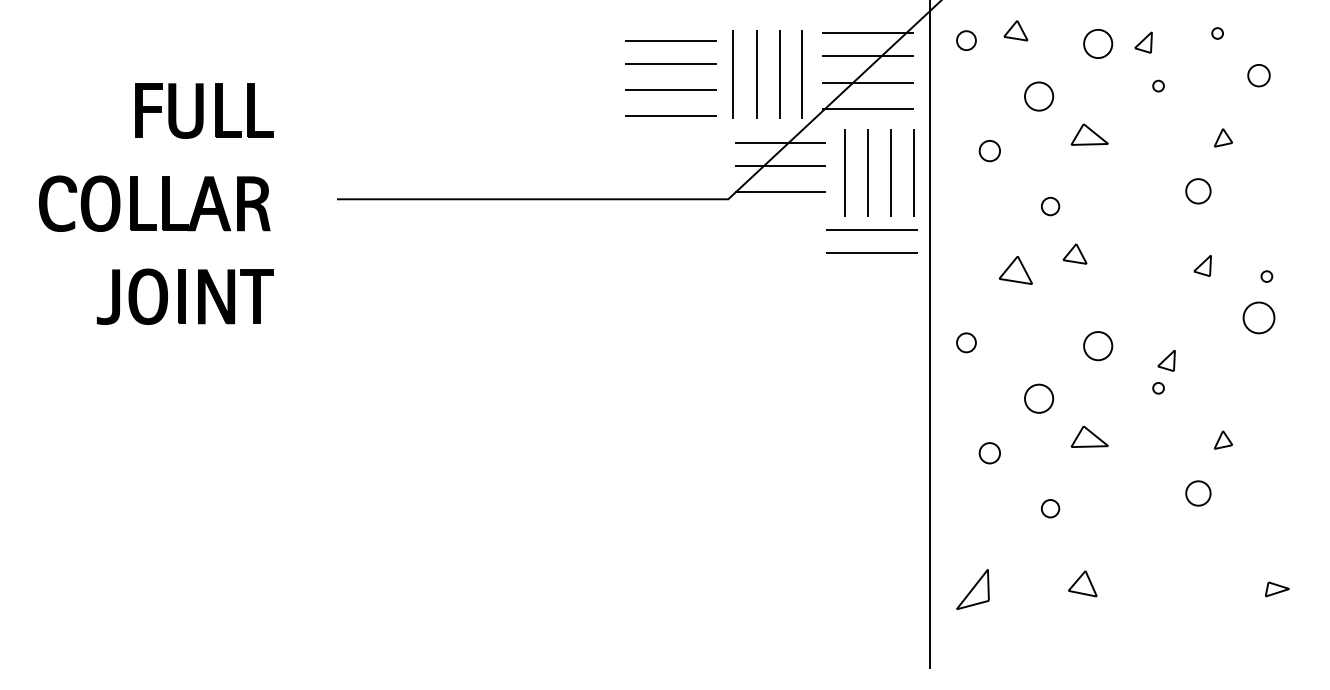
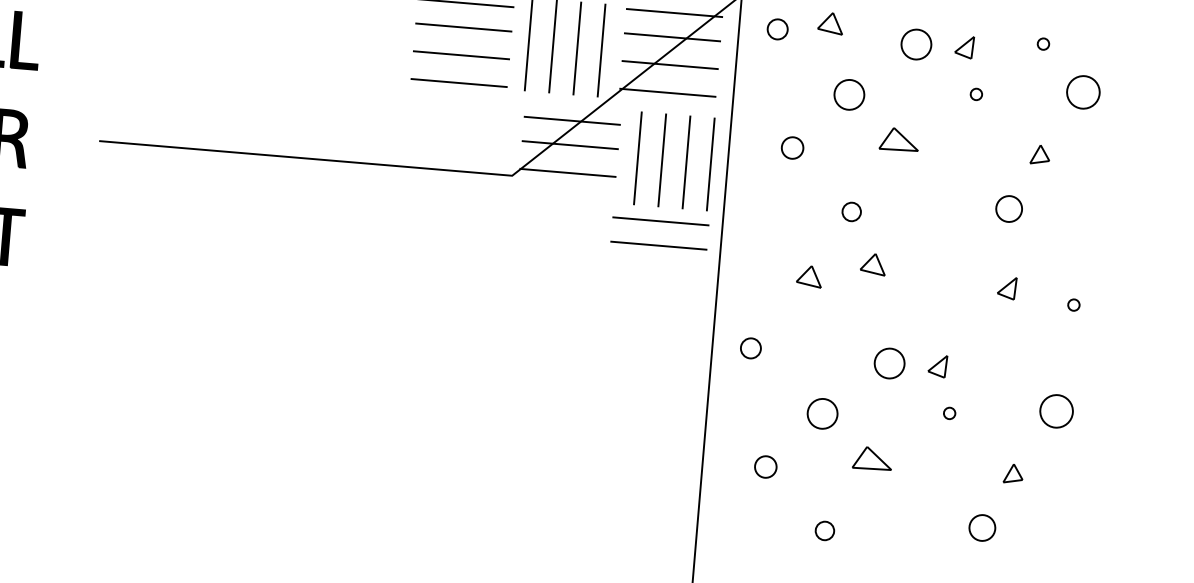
part: (1258, 75) -> (1082, 92), size x1.43
part: (1015, 270) -> (809, 276), size x0.71
part: (1258, 317) -> (1056, 410), moved
part: (1166, 360) -> (937, 365), moved

